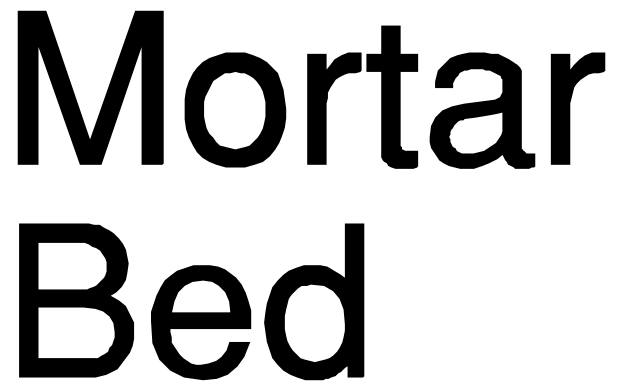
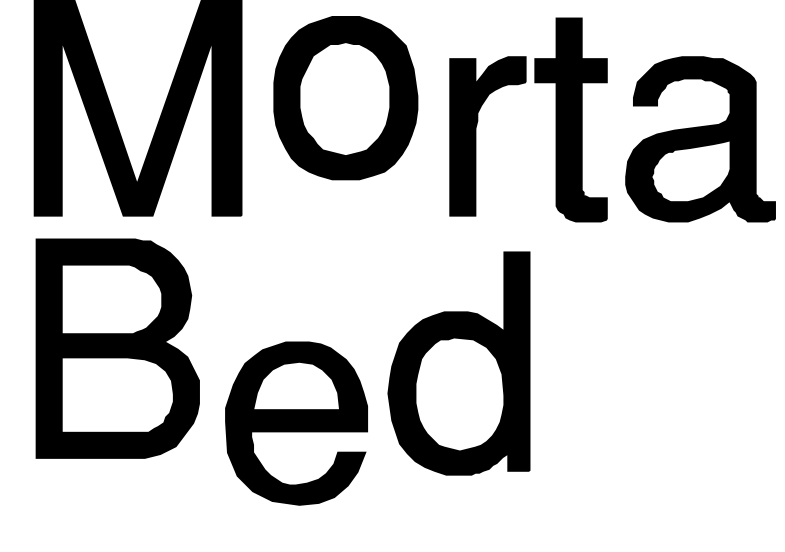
part: (235, 109) -> (345, 97), moved
part: (76, 300) -> (117, 348), moved
part: (314, 301) -> (459, 363), moved
part: (201, 322) -> (297, 423), moved

